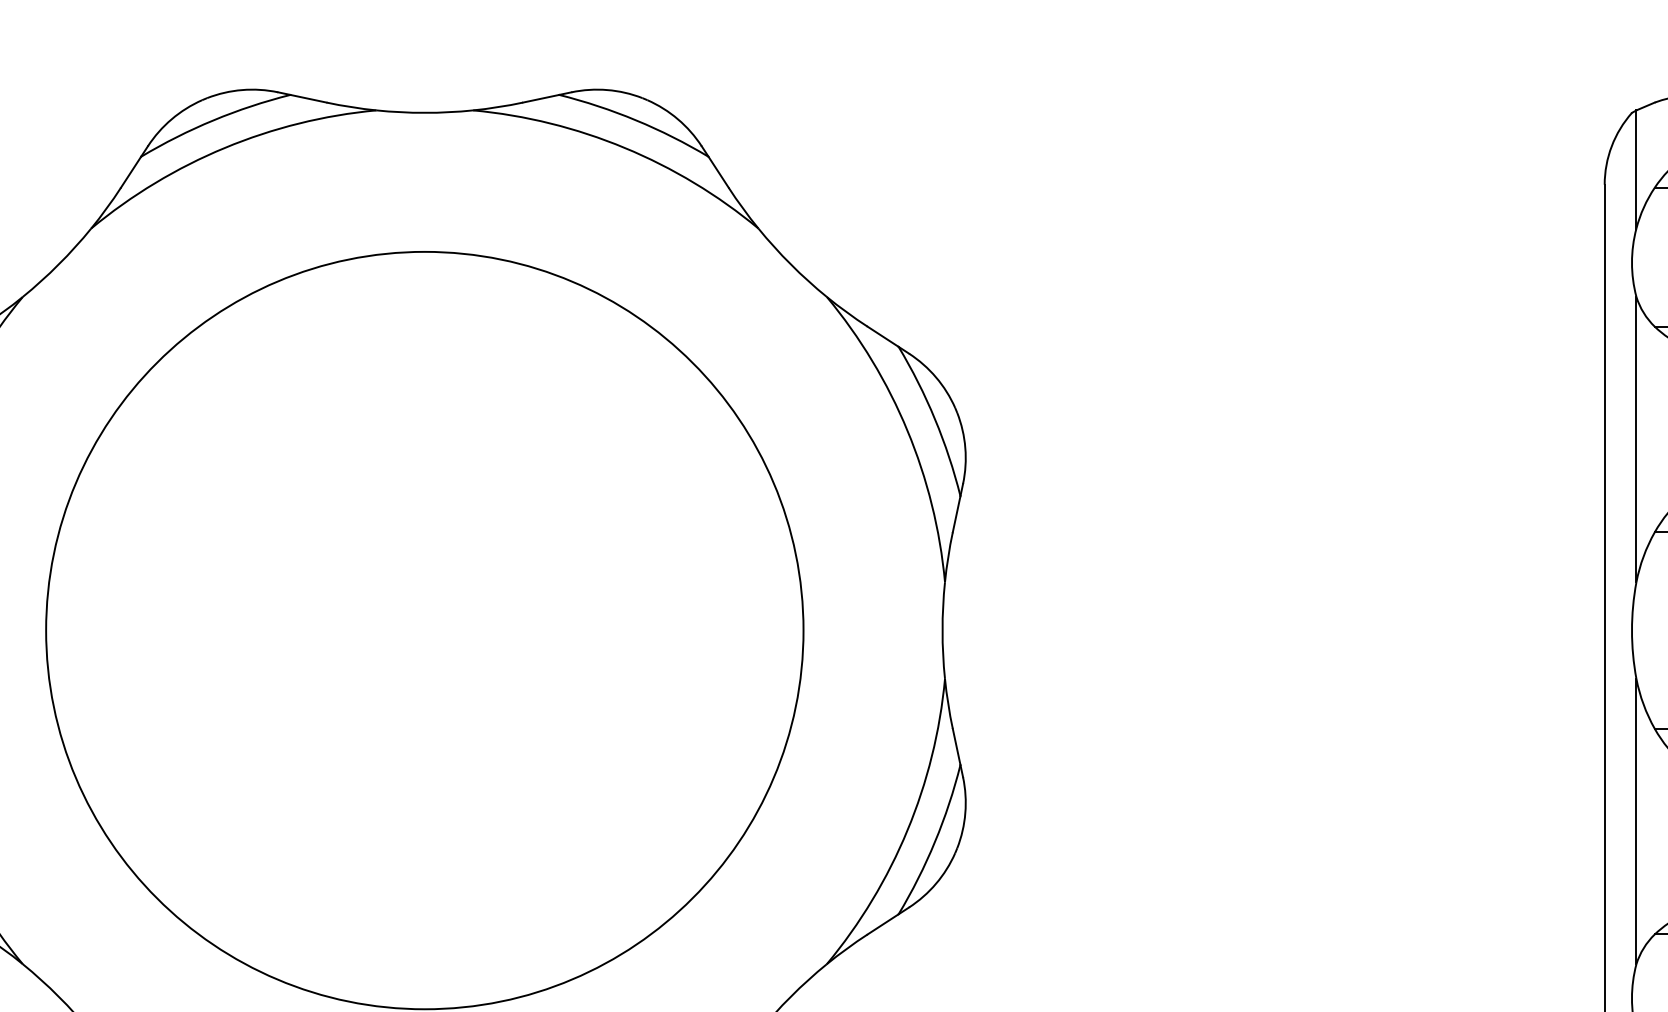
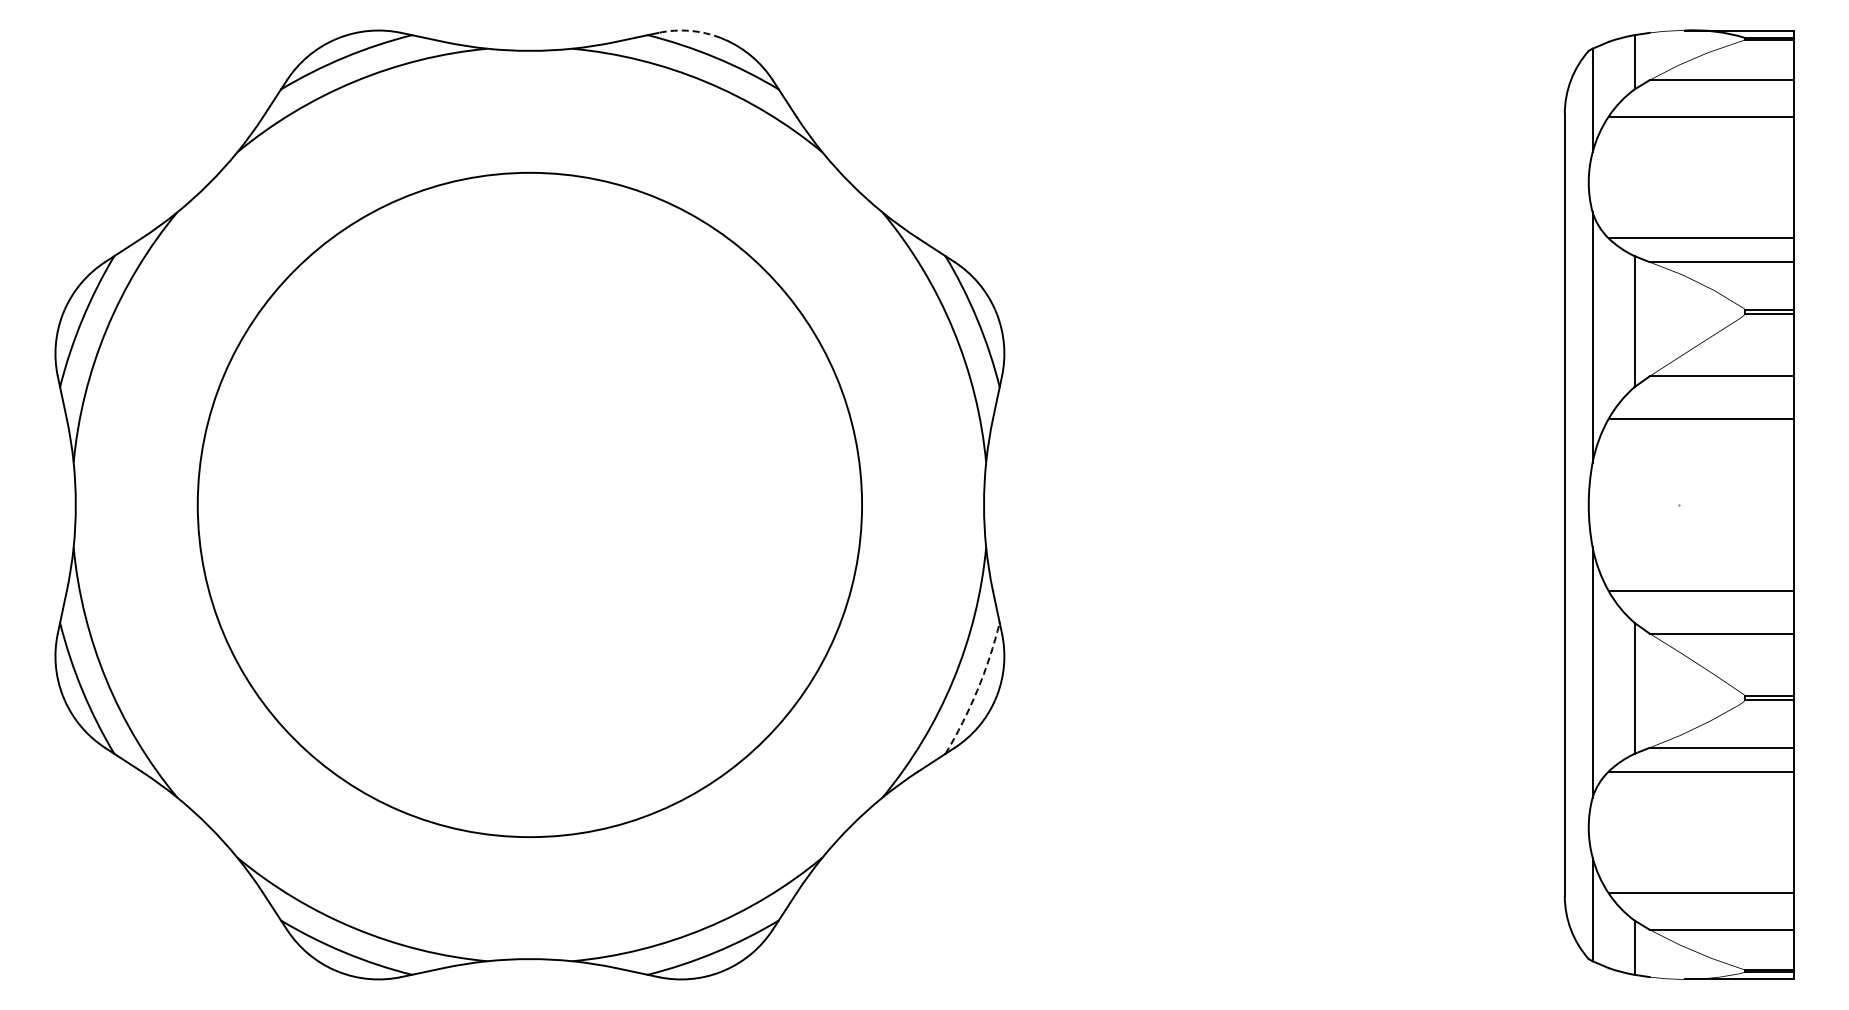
arc: (607, 89) -> (690, 30), solid -> dashed
arc: (935, 842) -> (977, 690), solid -> dashed

